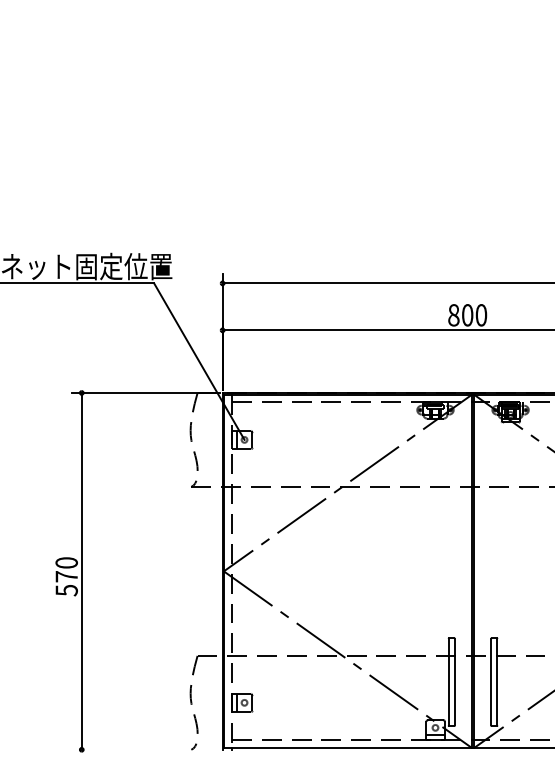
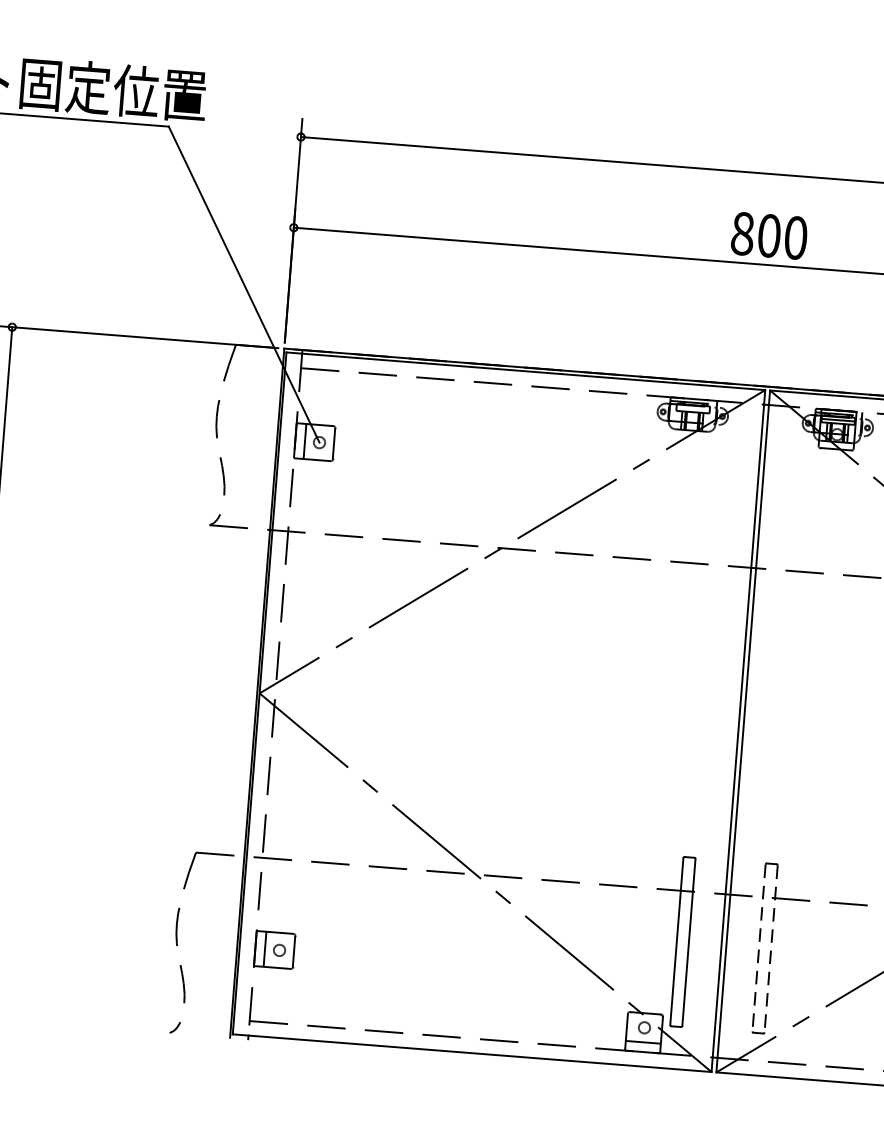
line: (491, 682) -> (759, 948), solid -> dashed
line: (497, 682) -> (771, 949), solid -> dashed

